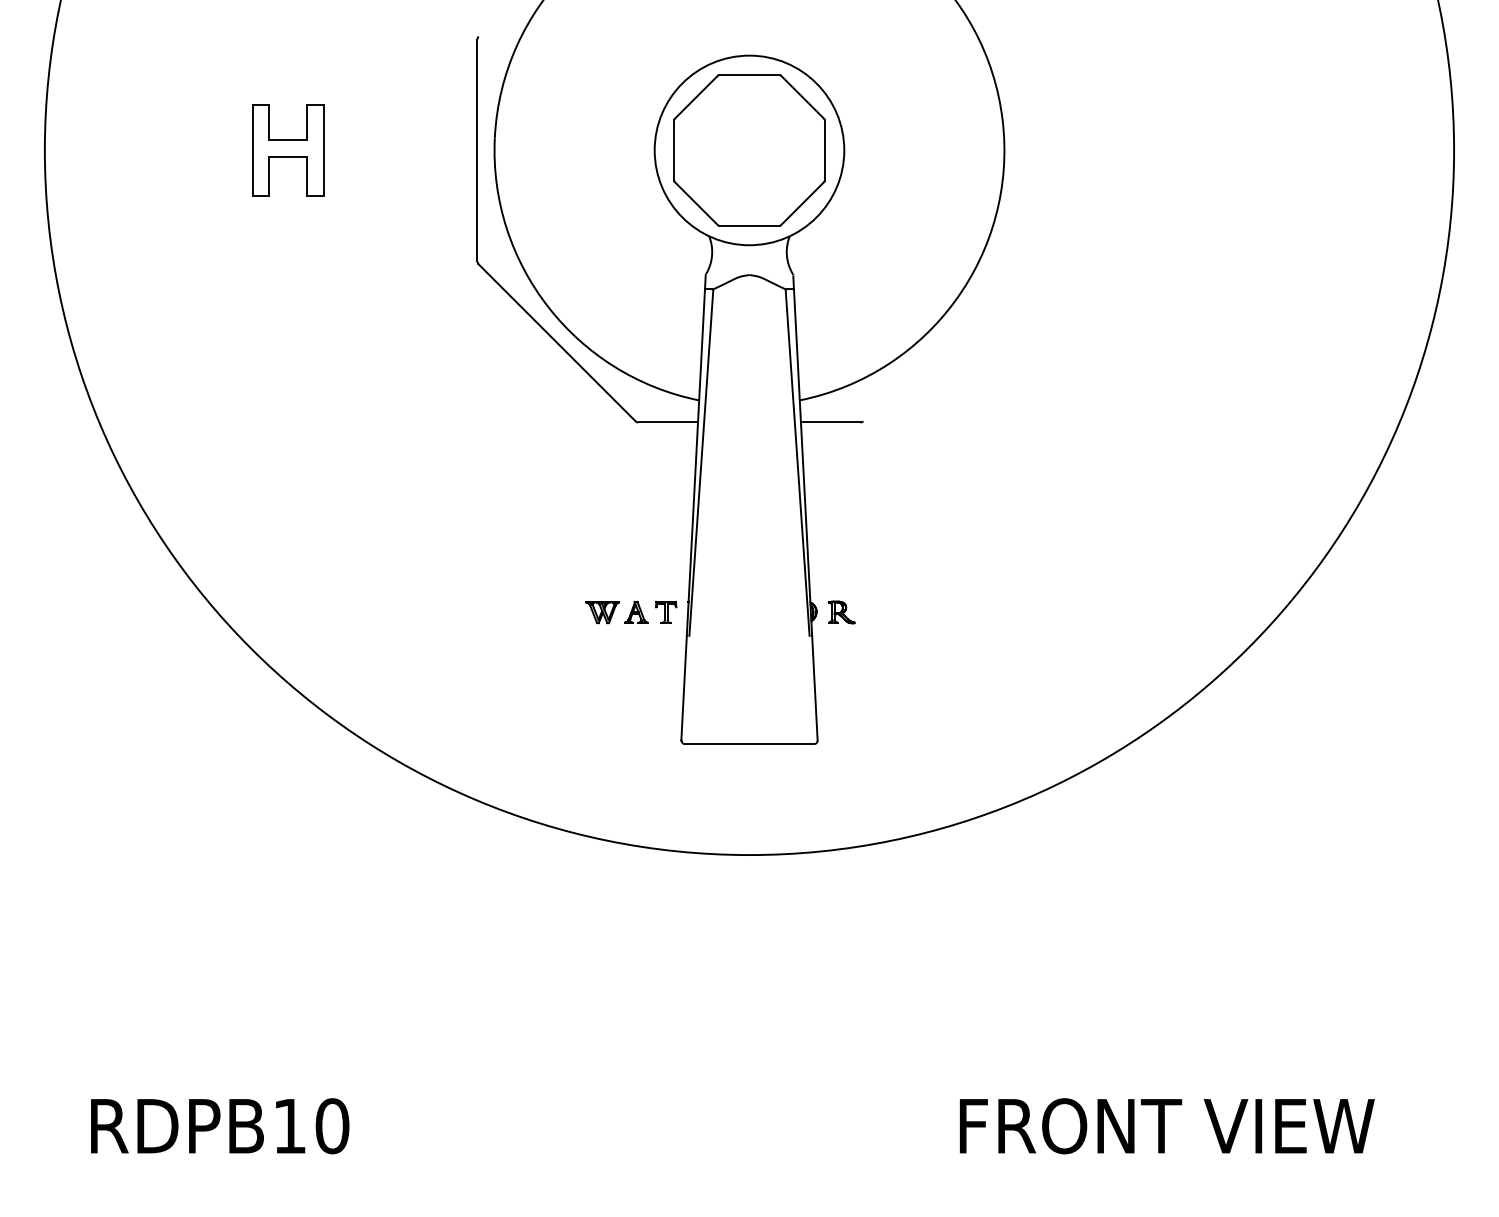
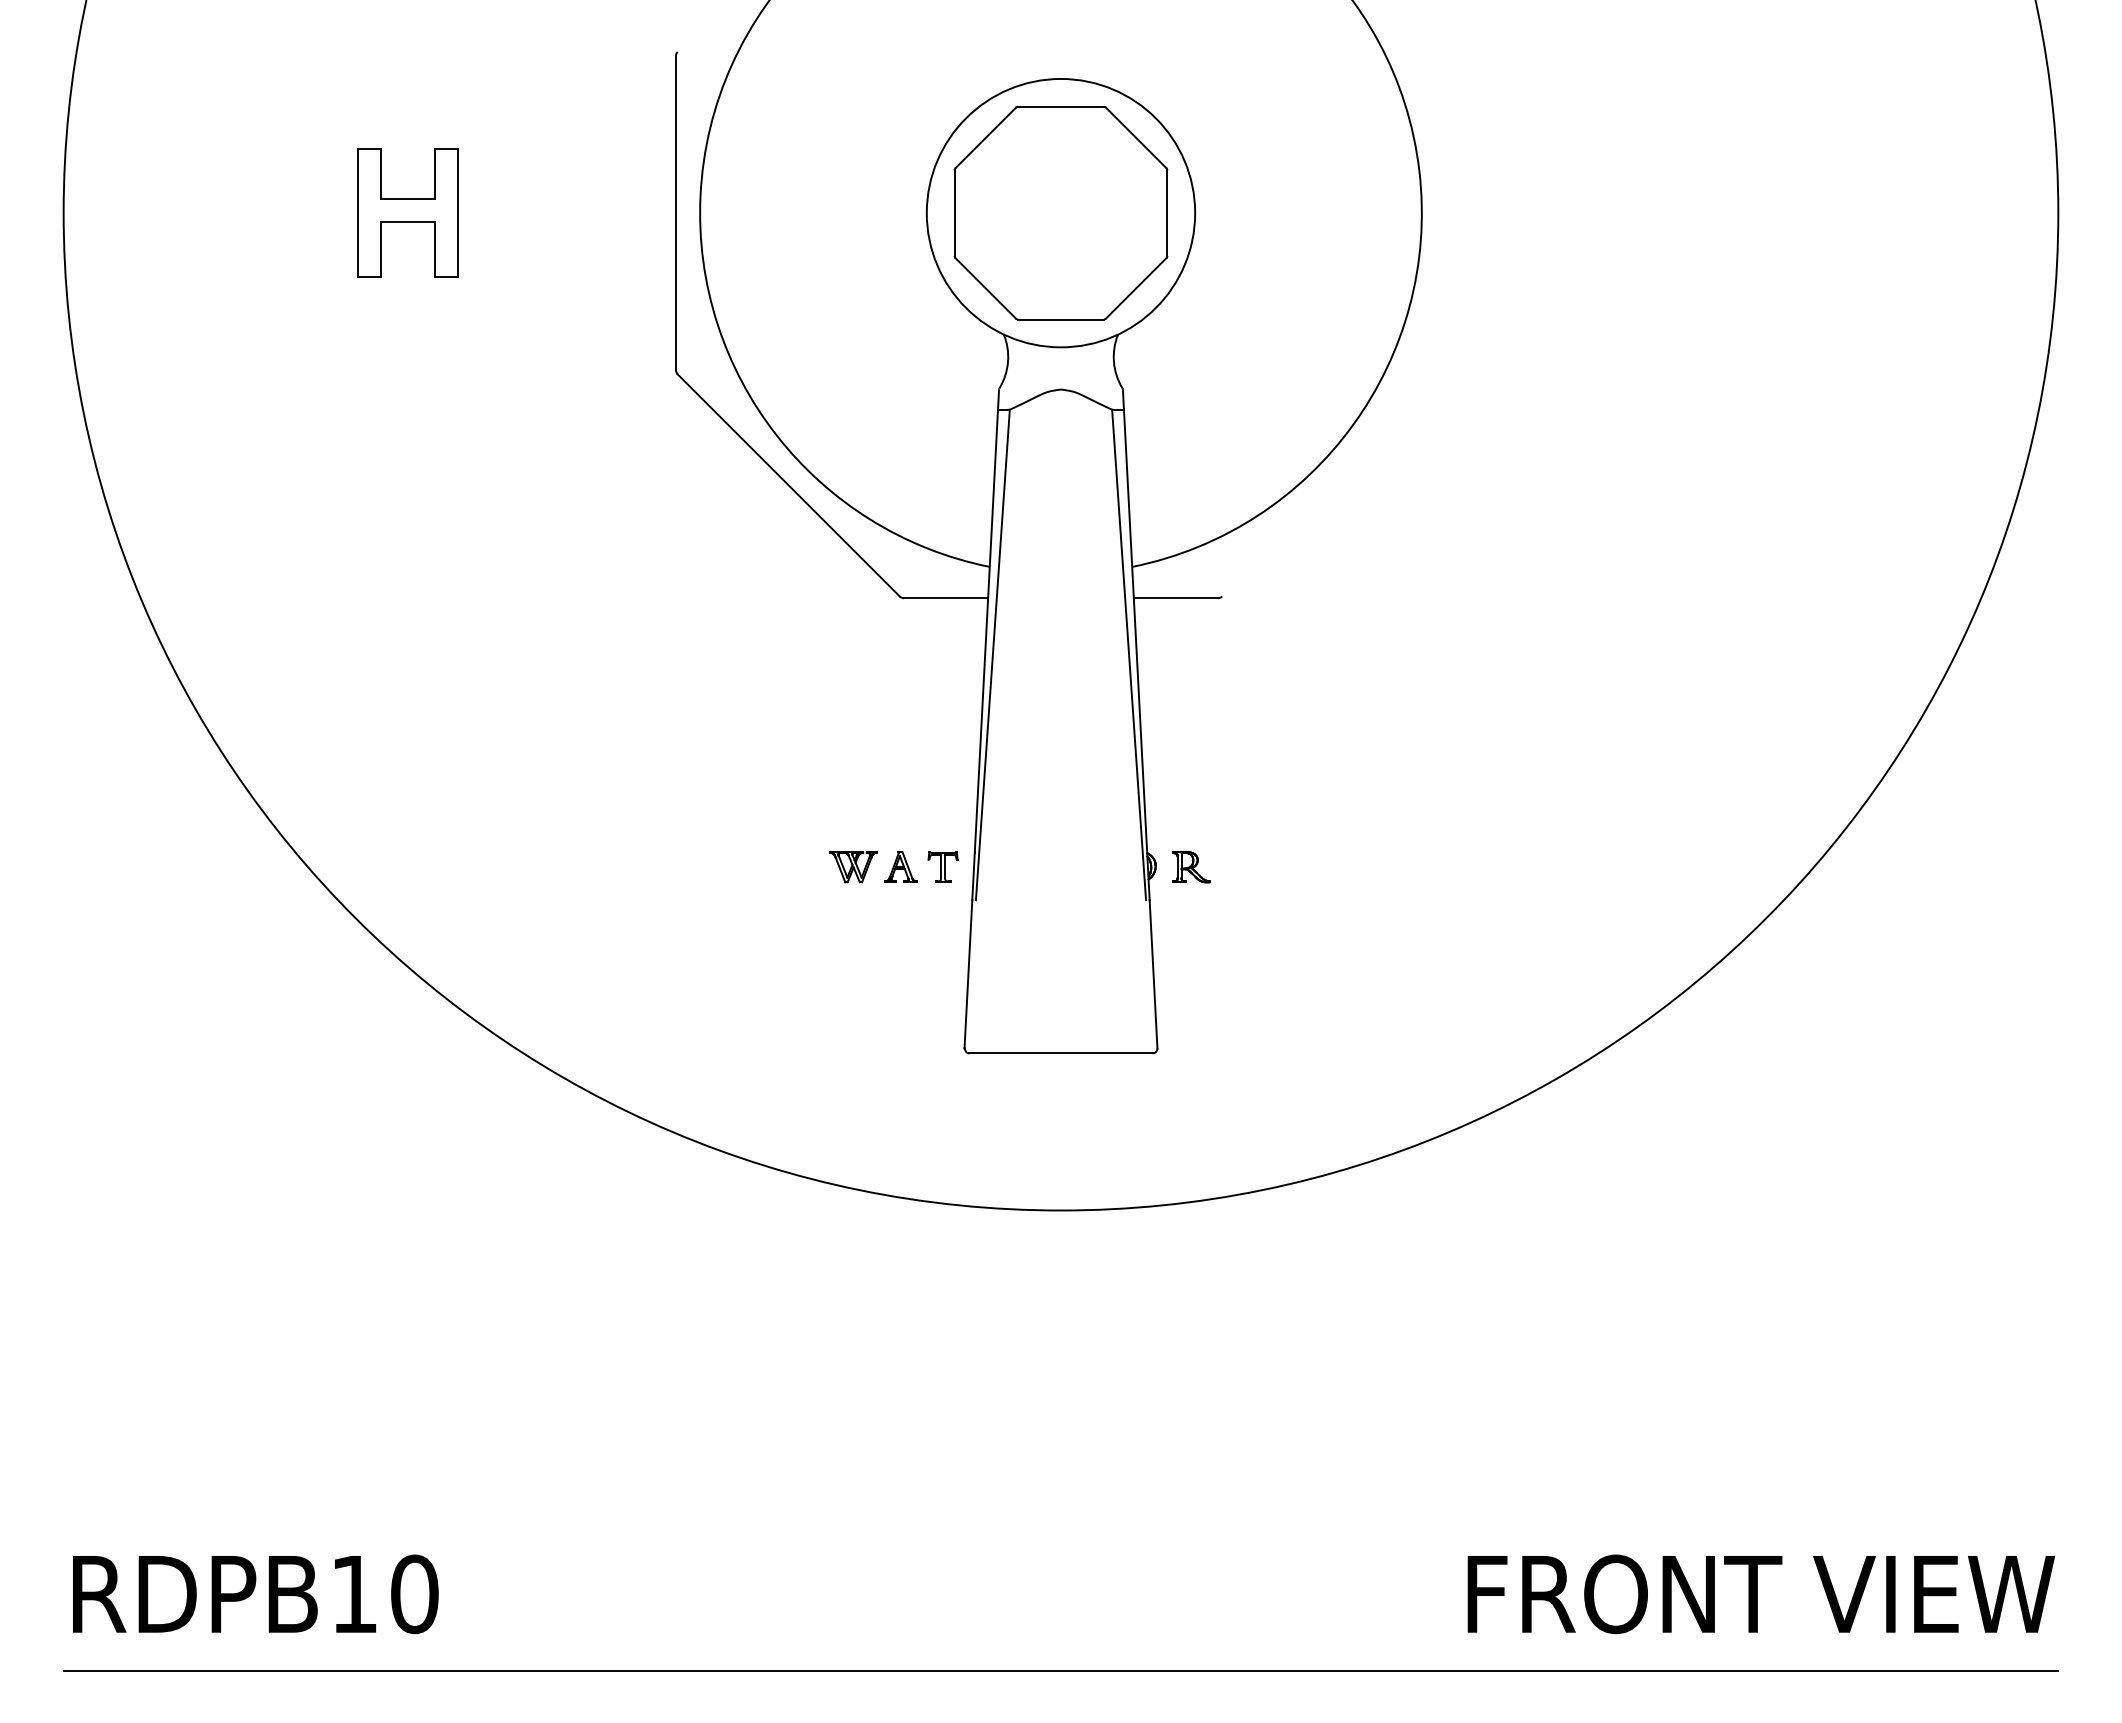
text: (219, 1126) -> (255, 1594), moved
text: (1167, 1126) -> (1761, 1594), moved
line: (749, 1180) -> (1060, 1671), added

